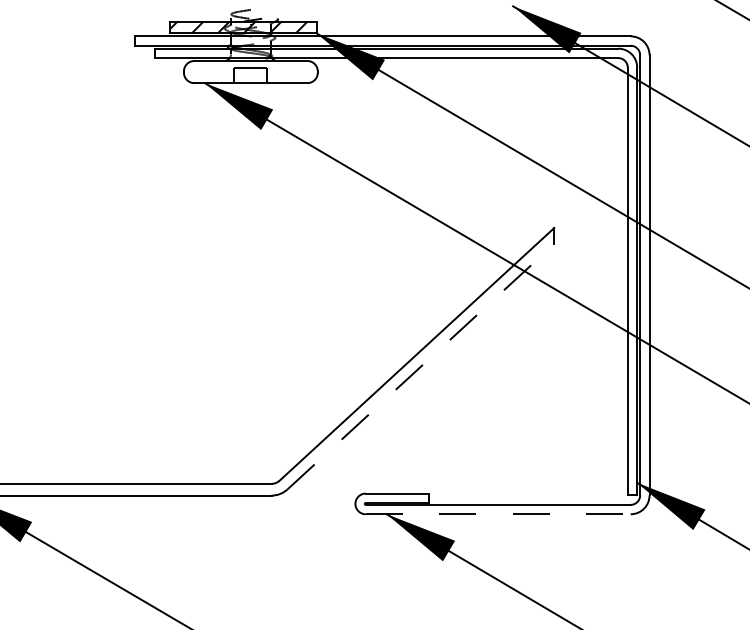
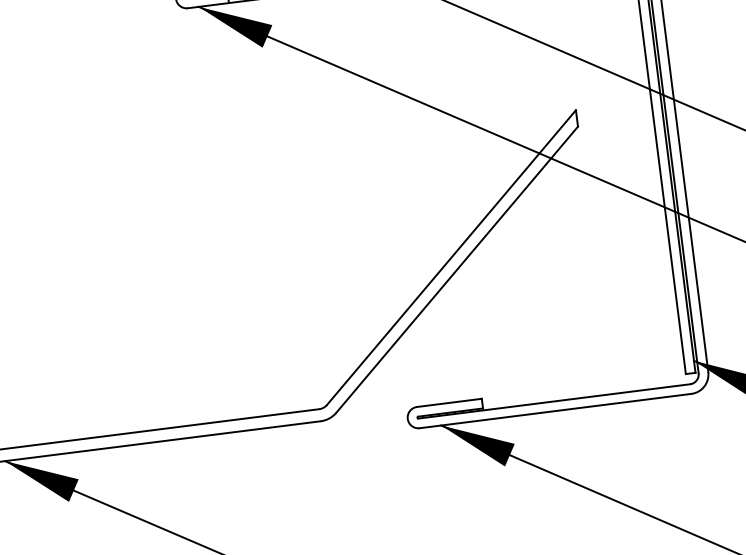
line: (421, 366) -> (457, 269), dashed -> solid
line: (498, 514) -> (555, 411), dashed -> solid

